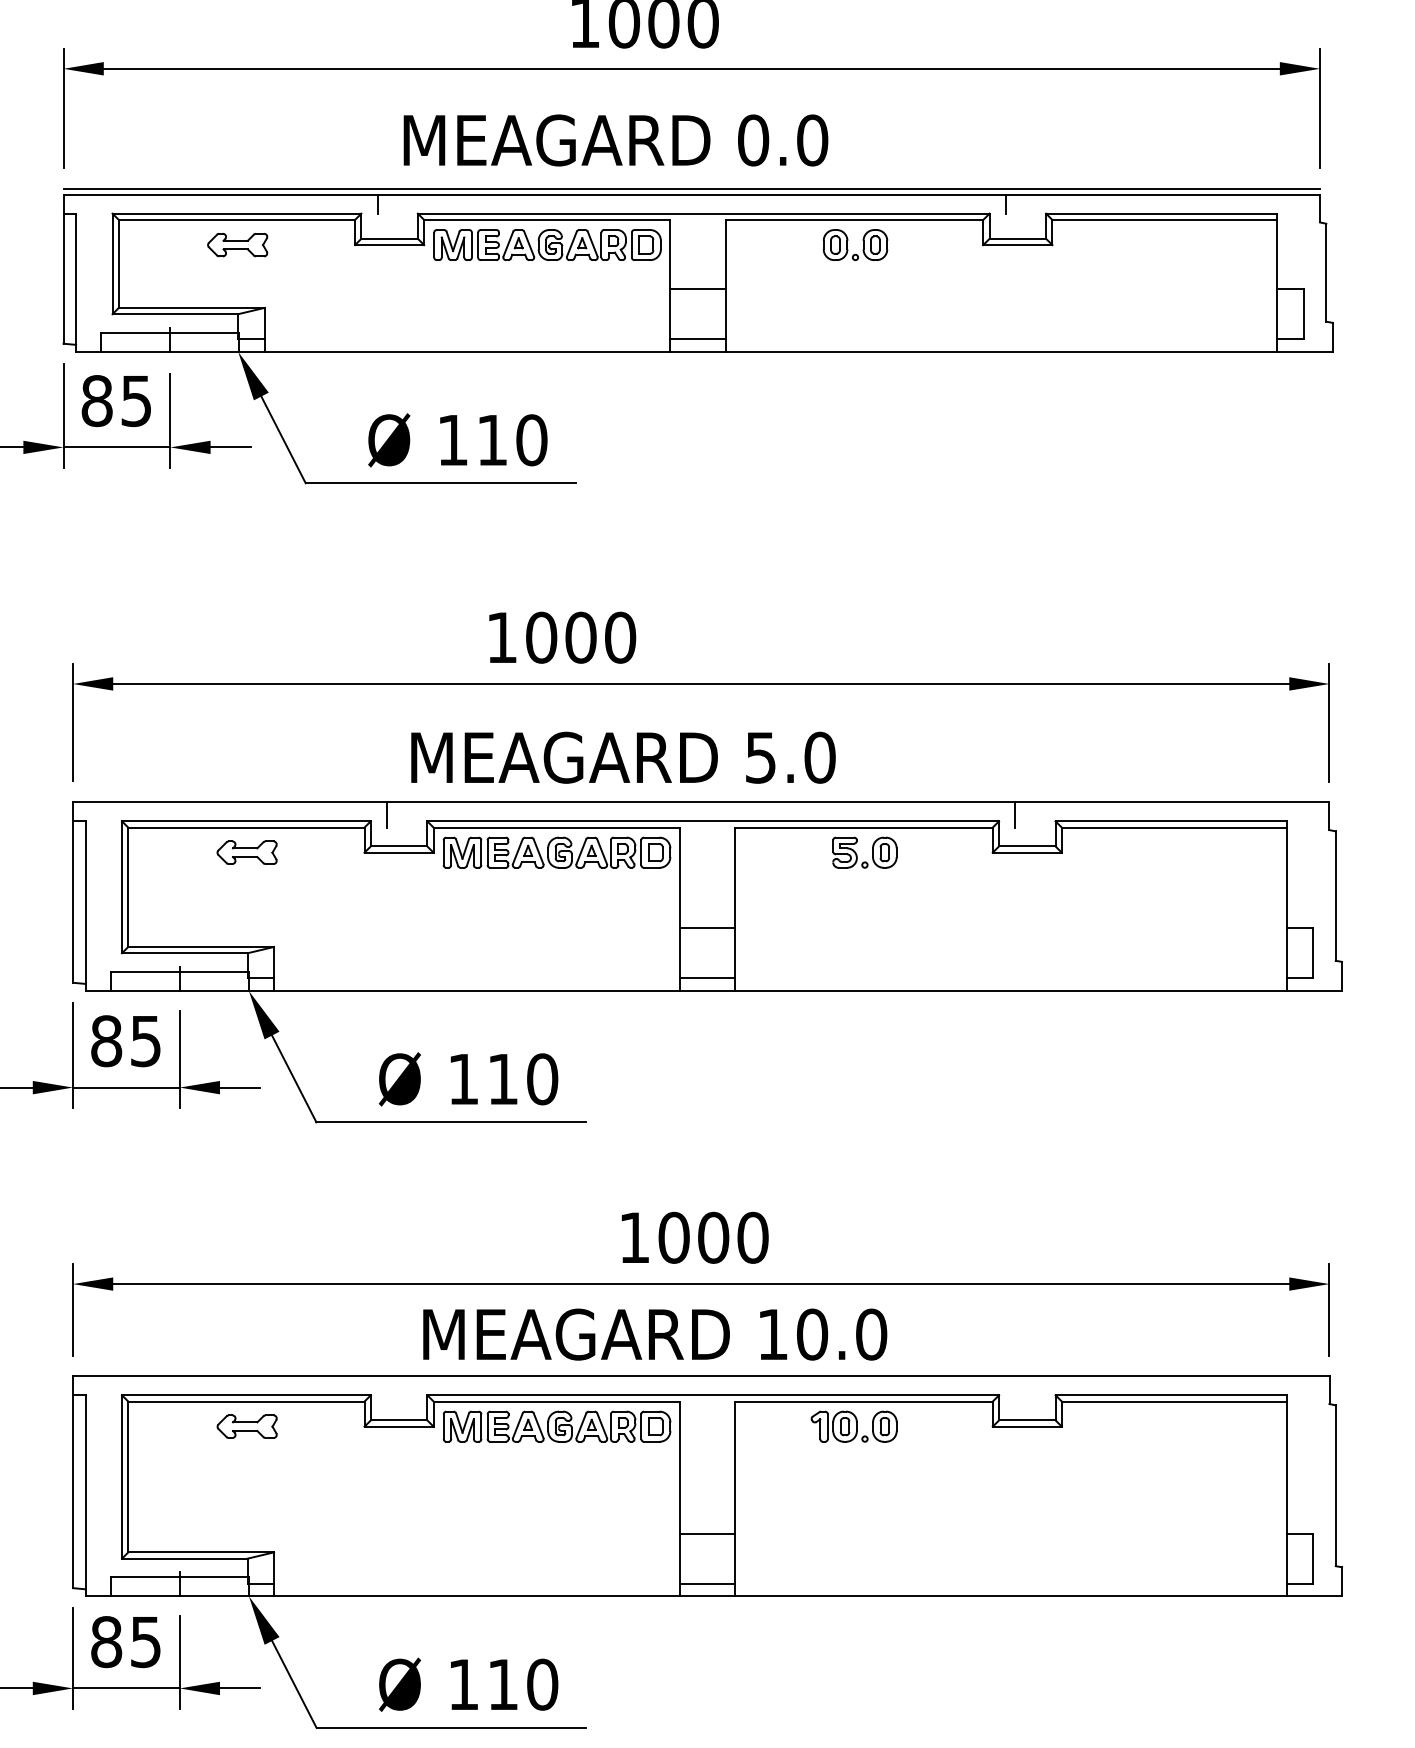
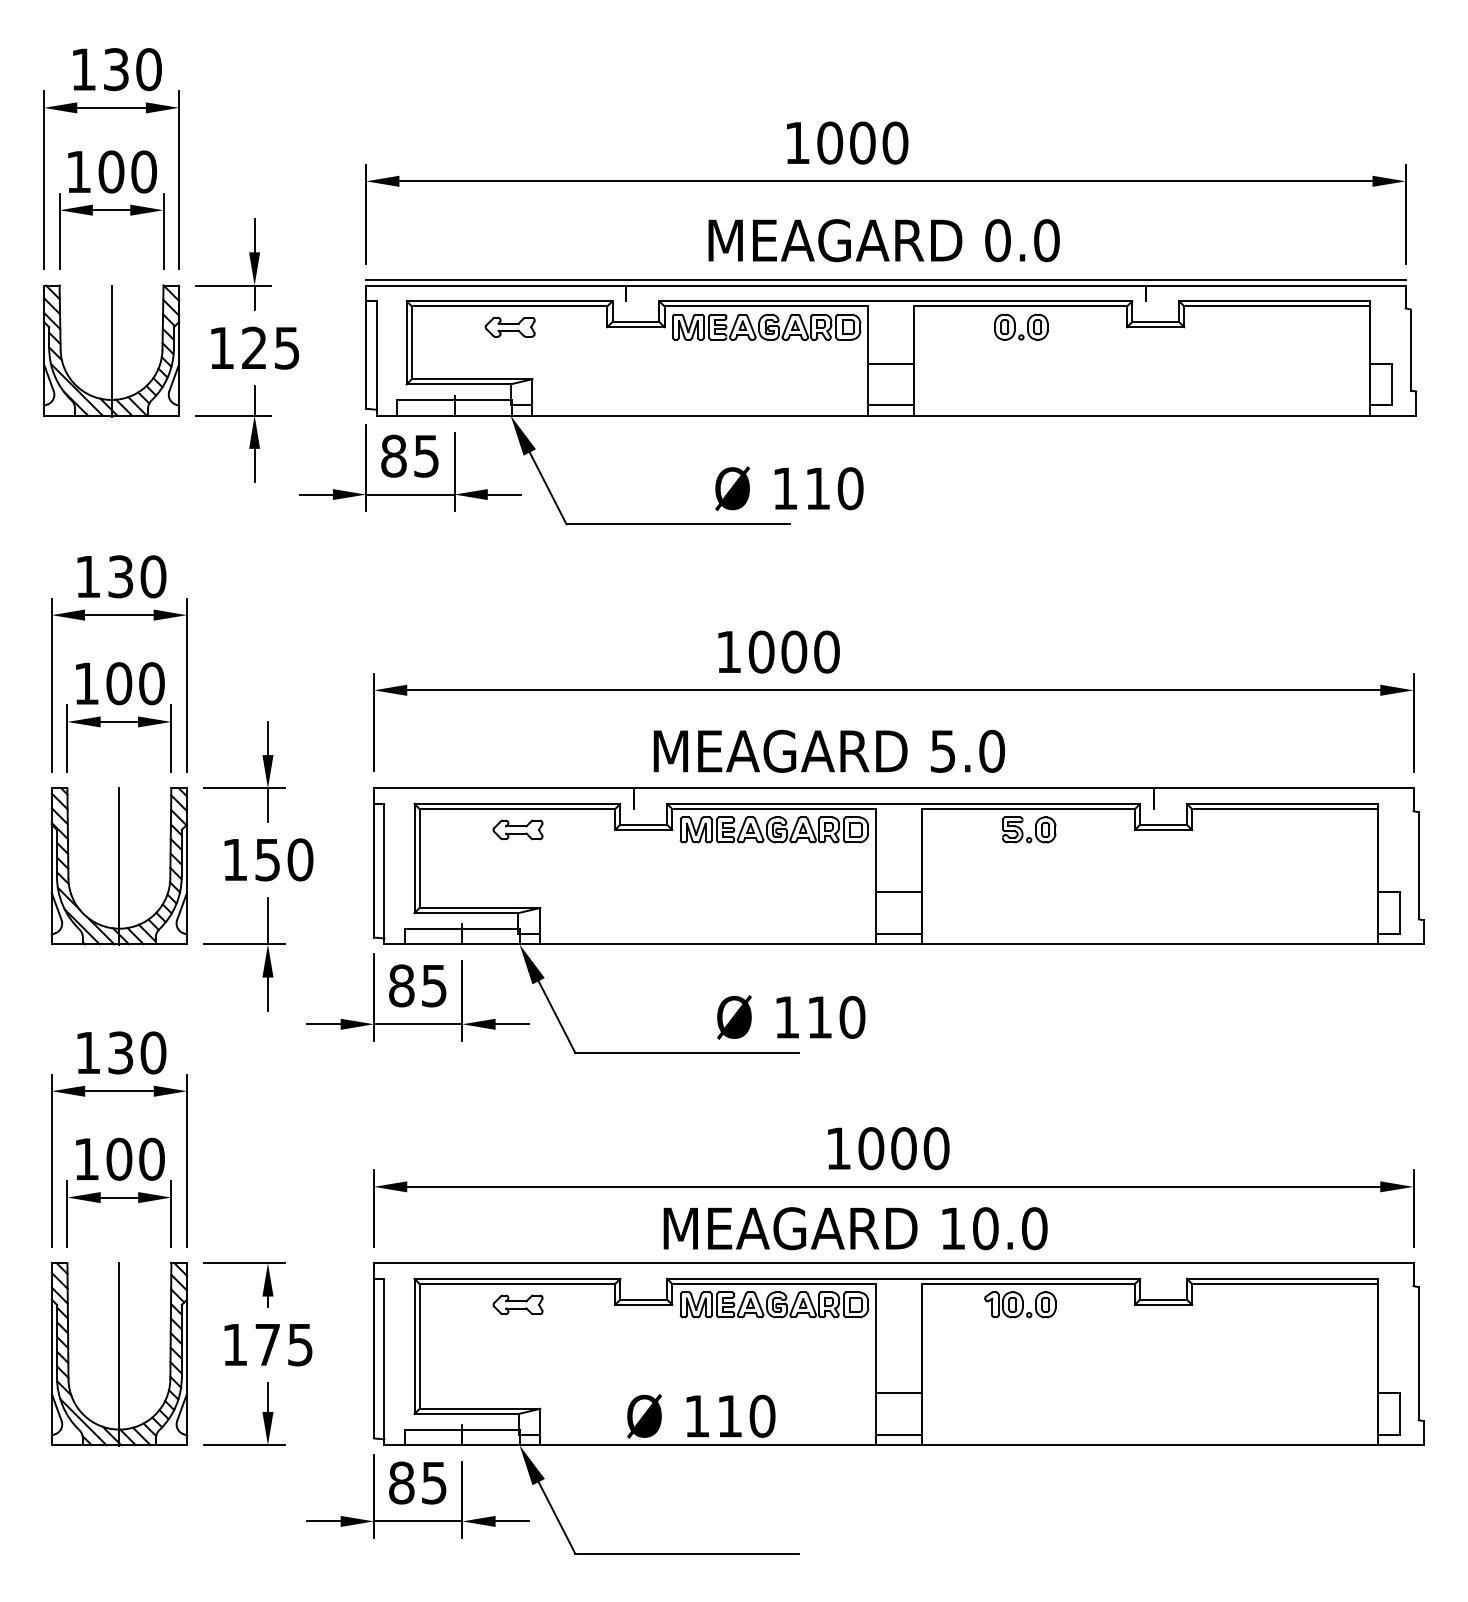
text: (615, 140) -> (883, 240), moved
text: (457, 440) -> (789, 488), moved
text: (468, 1079) -> (791, 1017), moved
text: (468, 1684) -> (701, 1416), moved

